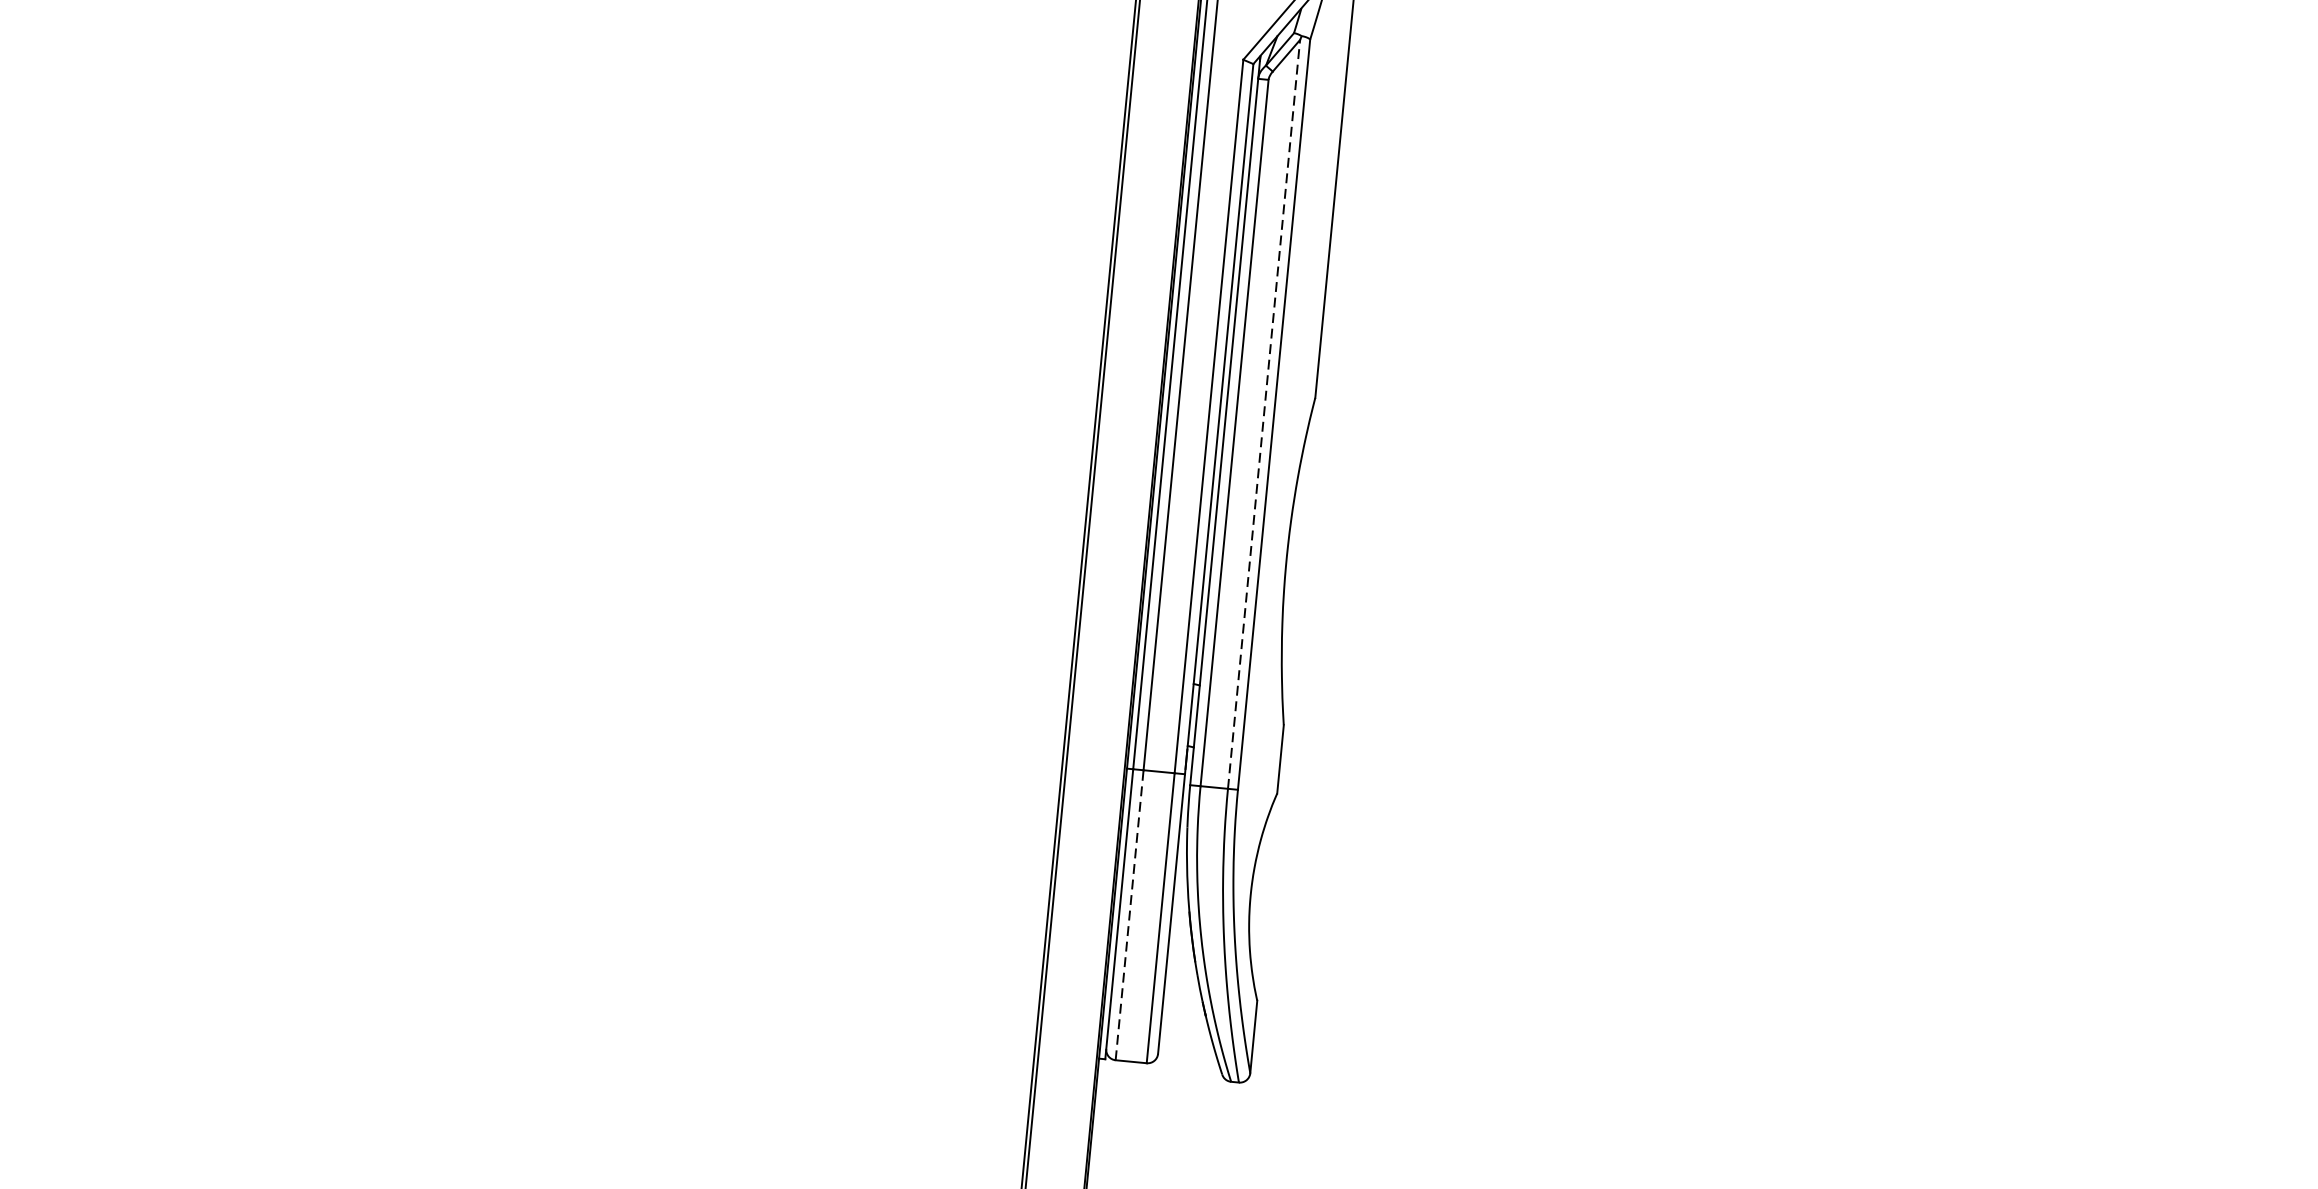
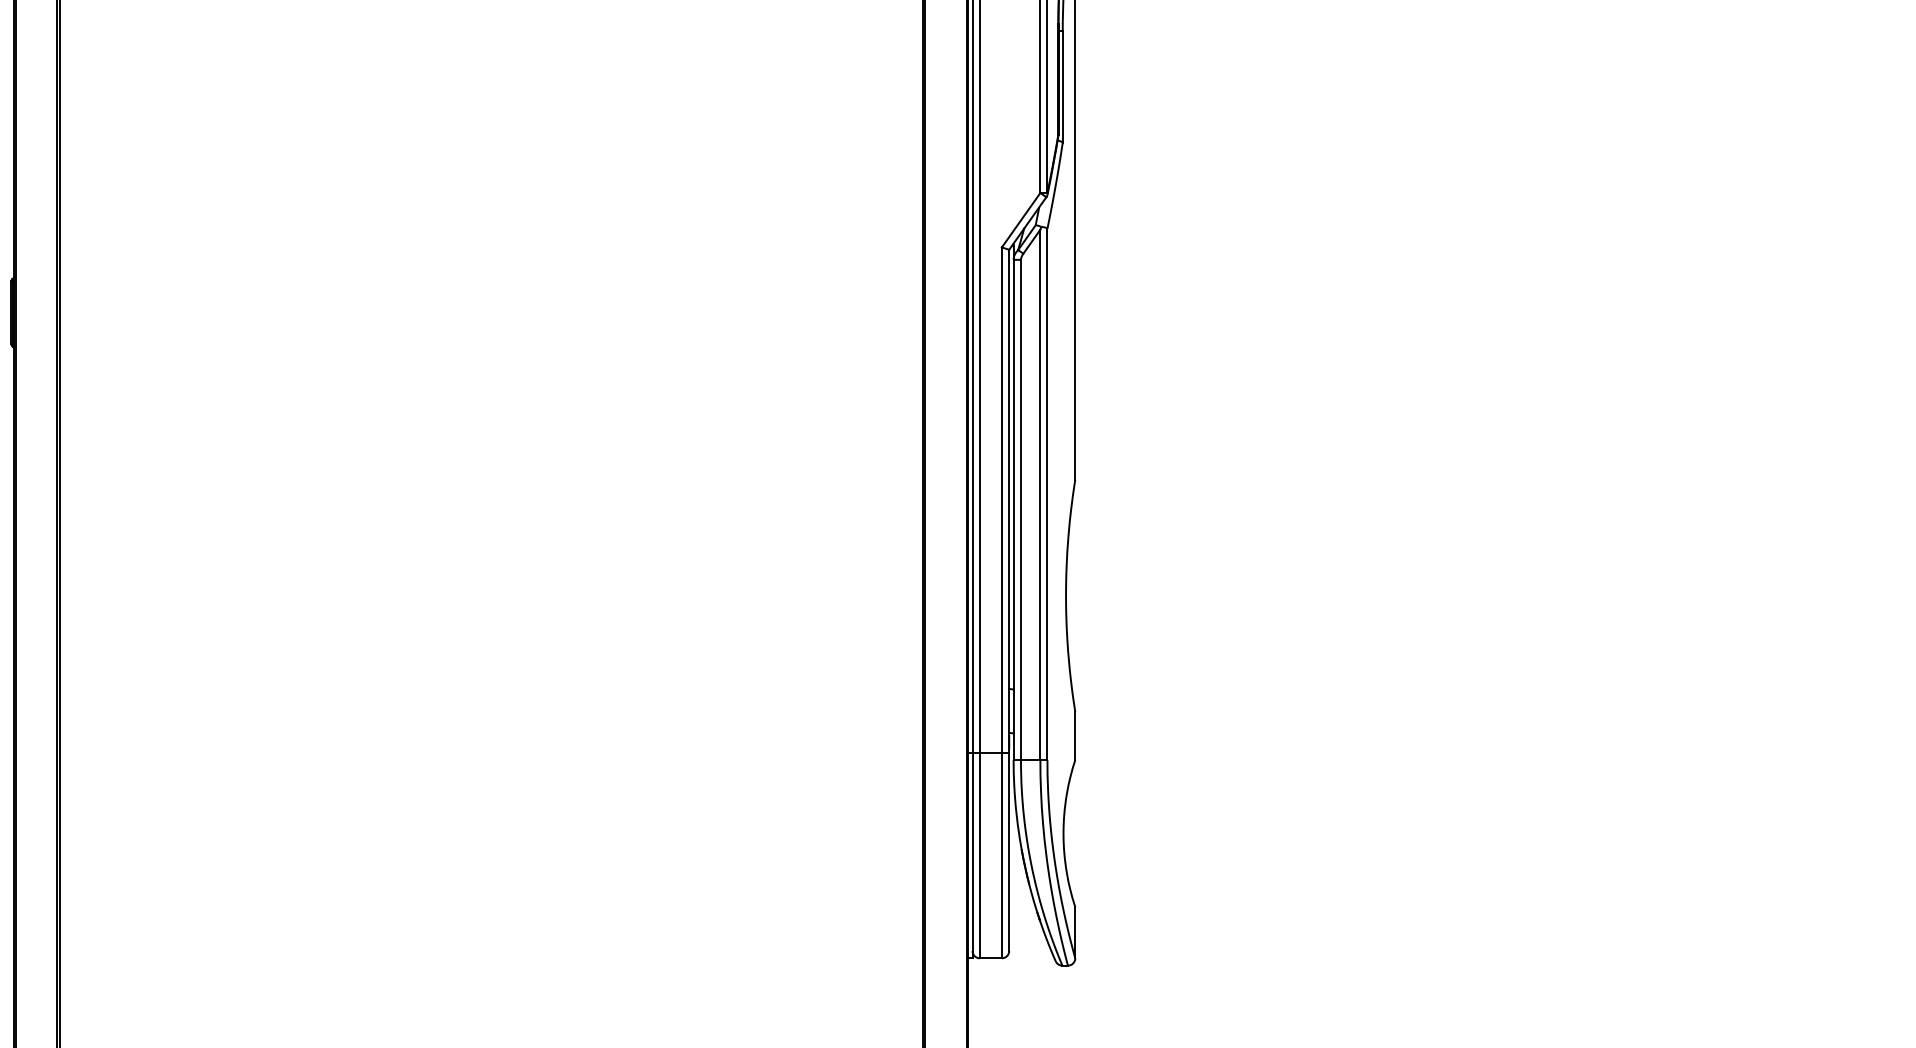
line: (1264, 413) -> (1040, 494), dashed -> solid
line: (1129, 915) -> (979, 855), dashed -> solid

